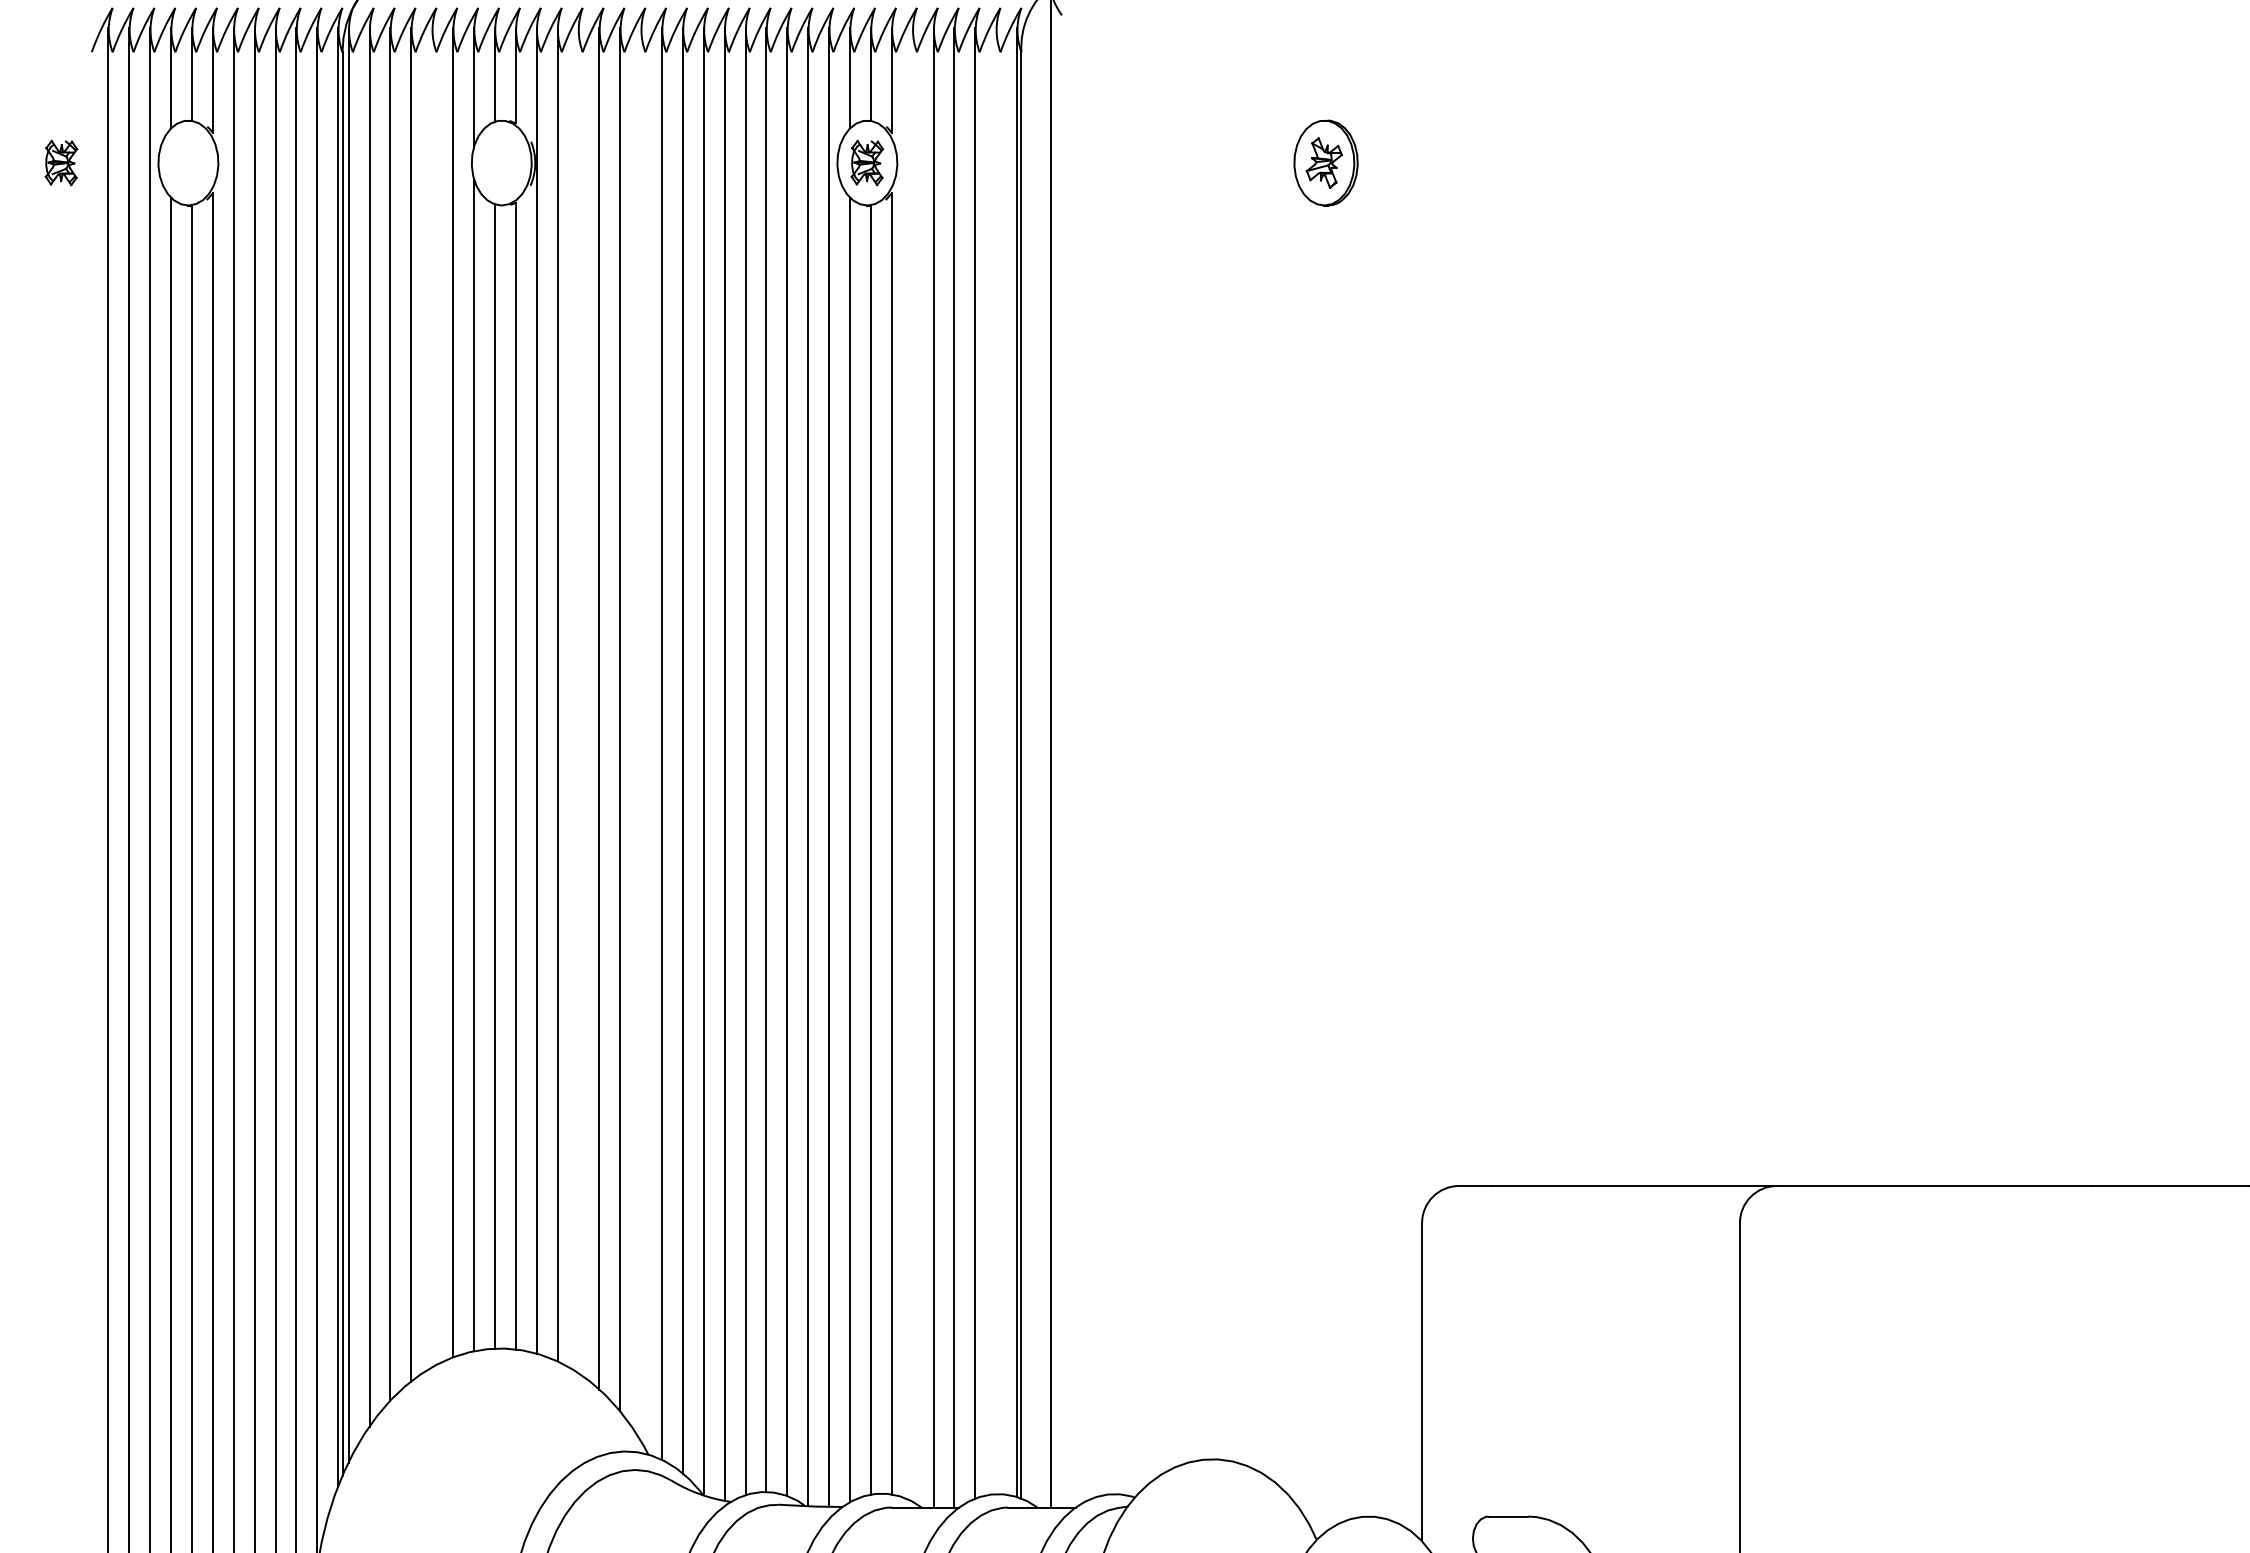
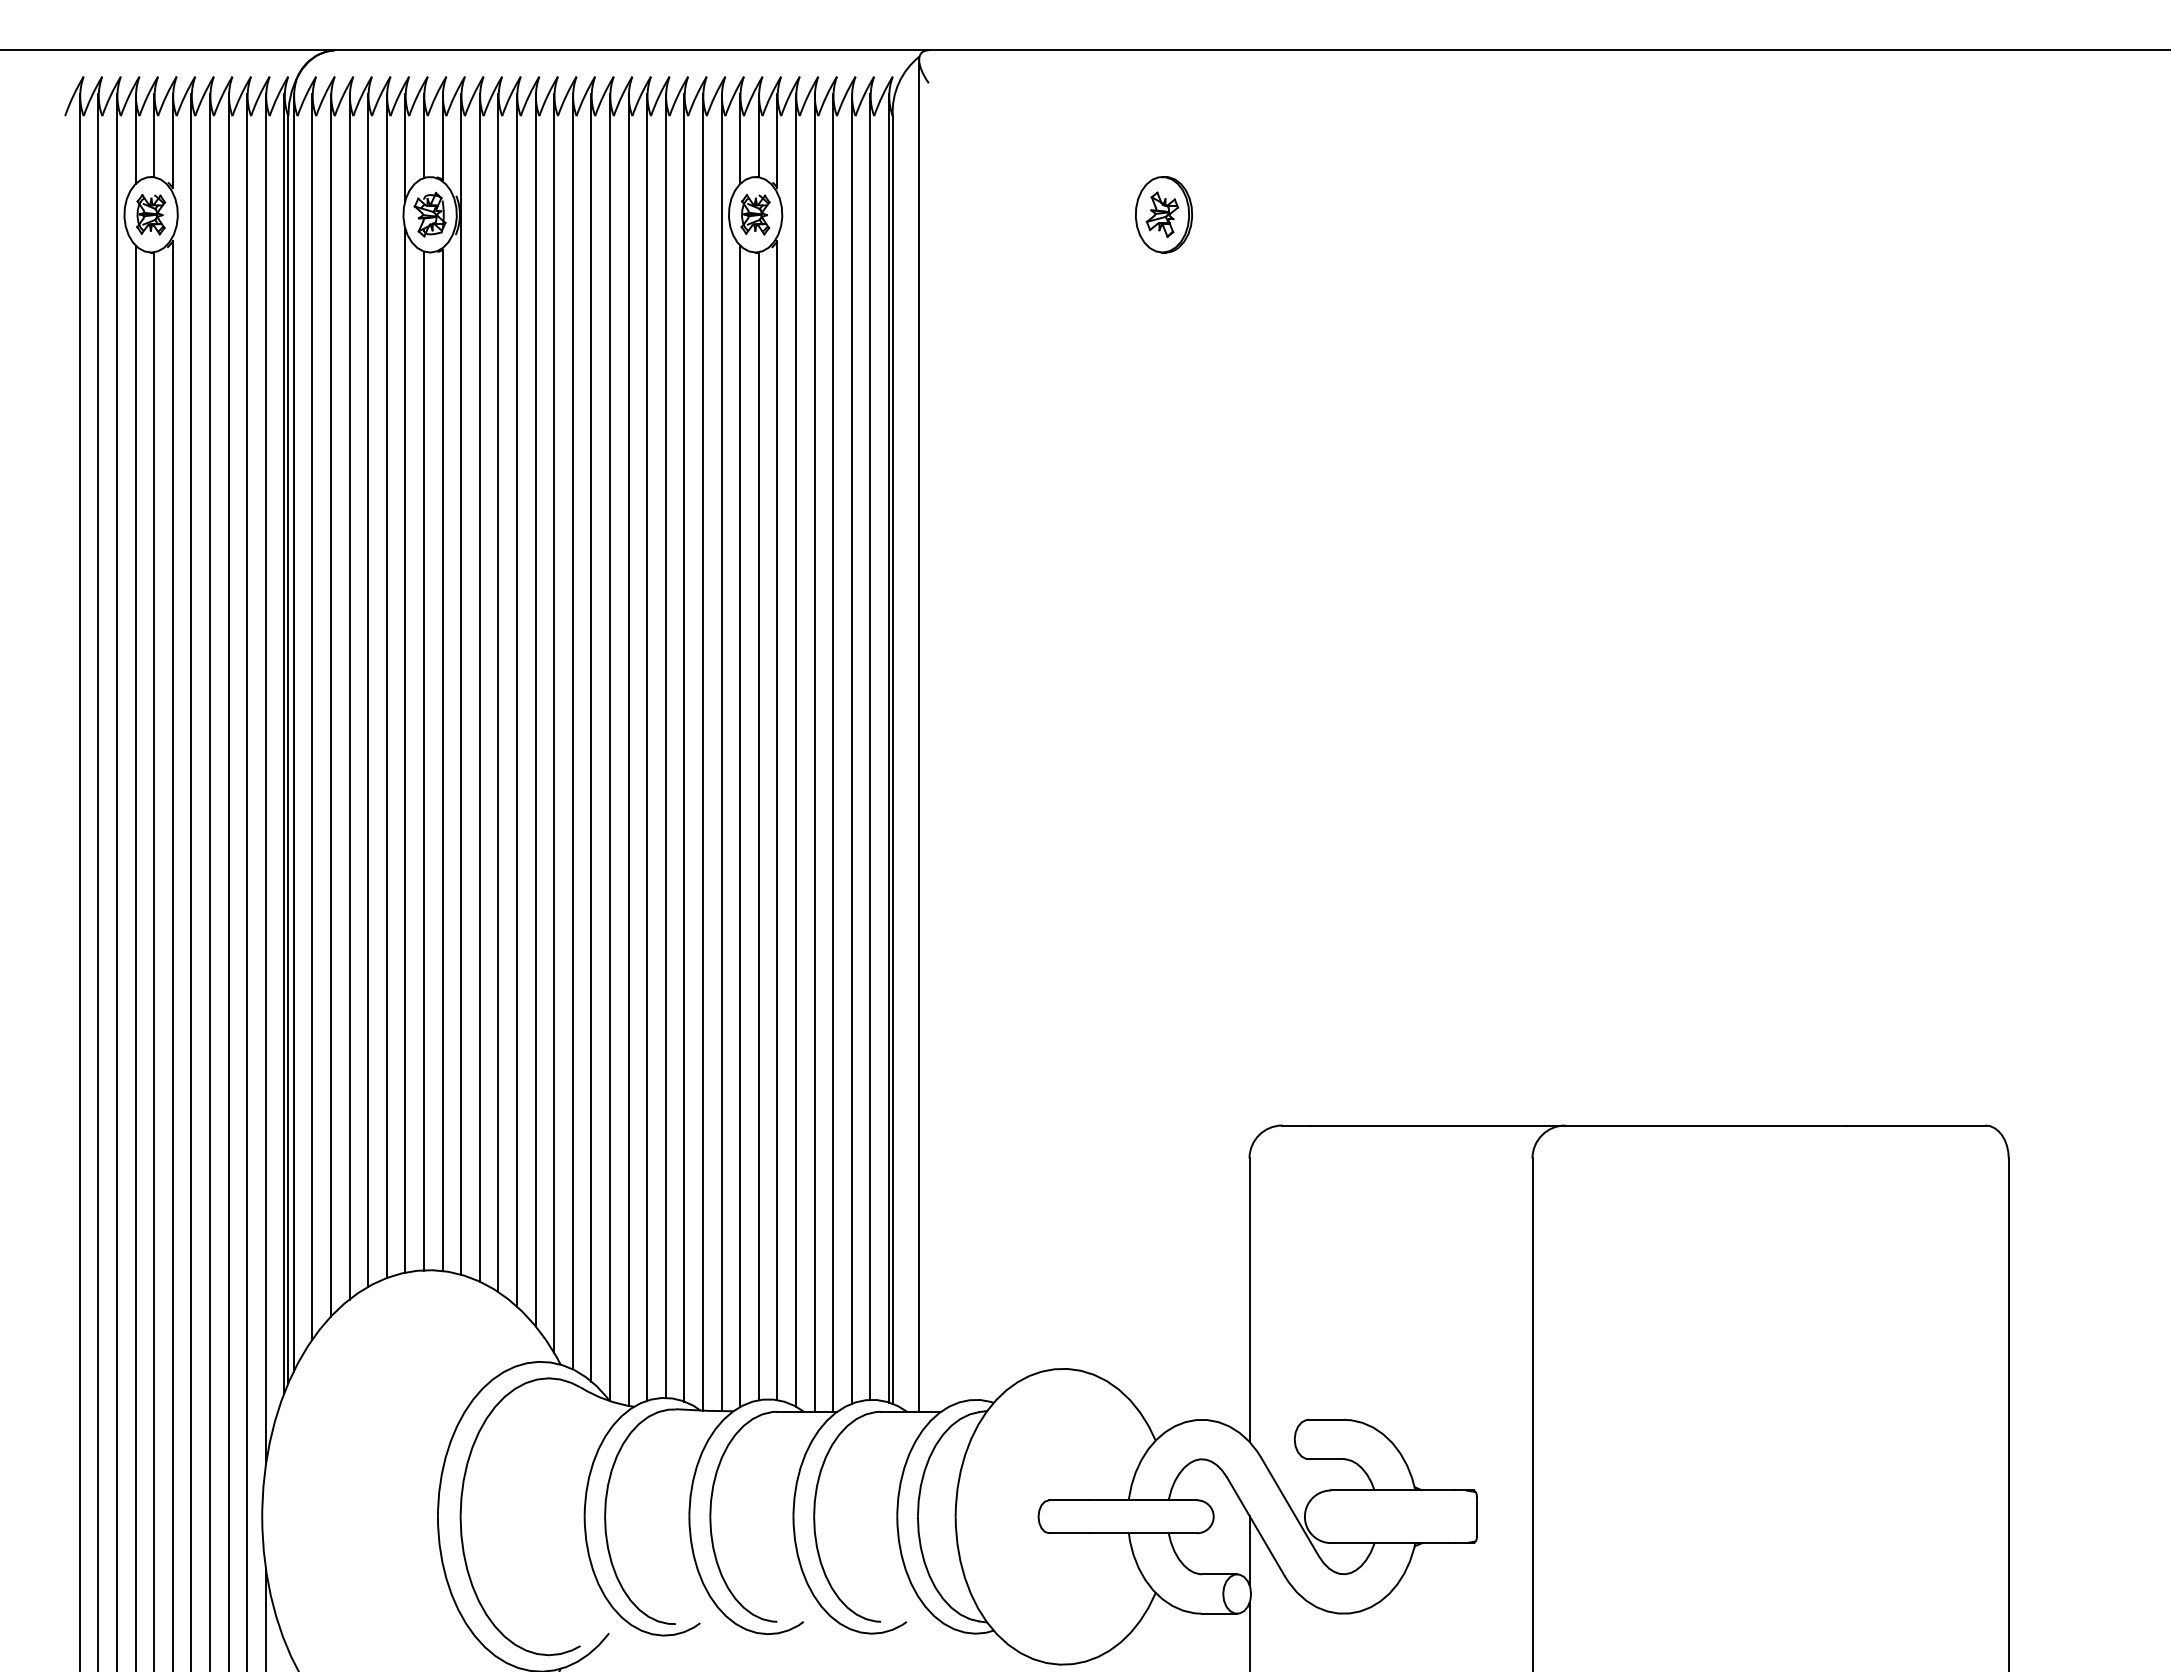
part: (61, 162) -> (151, 214), moved
part: (501, 162) -> (429, 214), added
line: (432, 697) -> (368, 690), added
line: (578, 700) -> (498, 693), added
line: (641, 734) -> (554, 723), added
line: (996, 761) -> (870, 747), added
line: (912, 764) -> (795, 750), added

